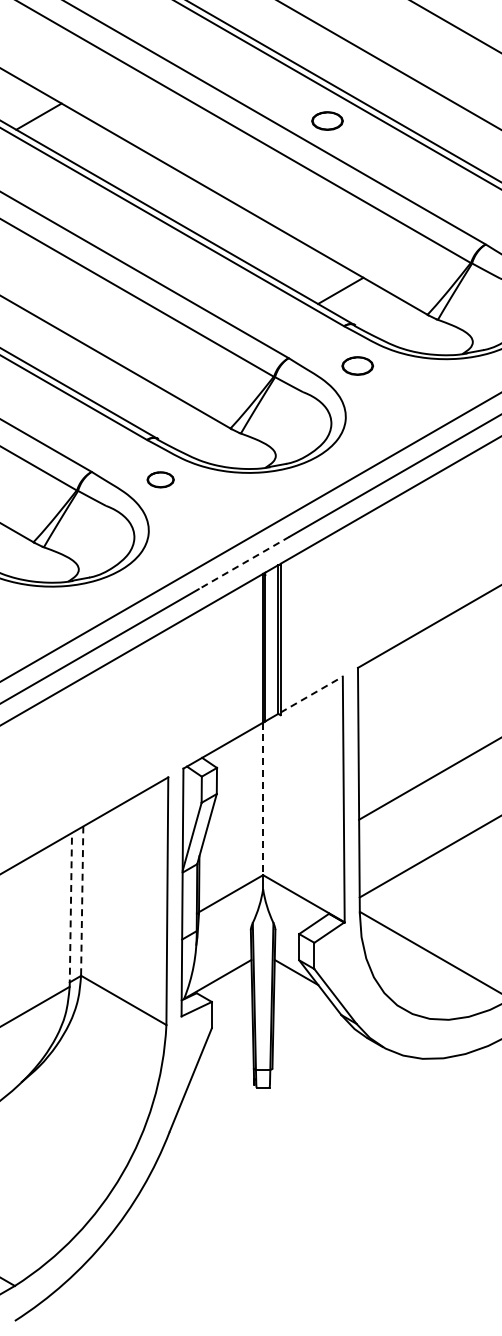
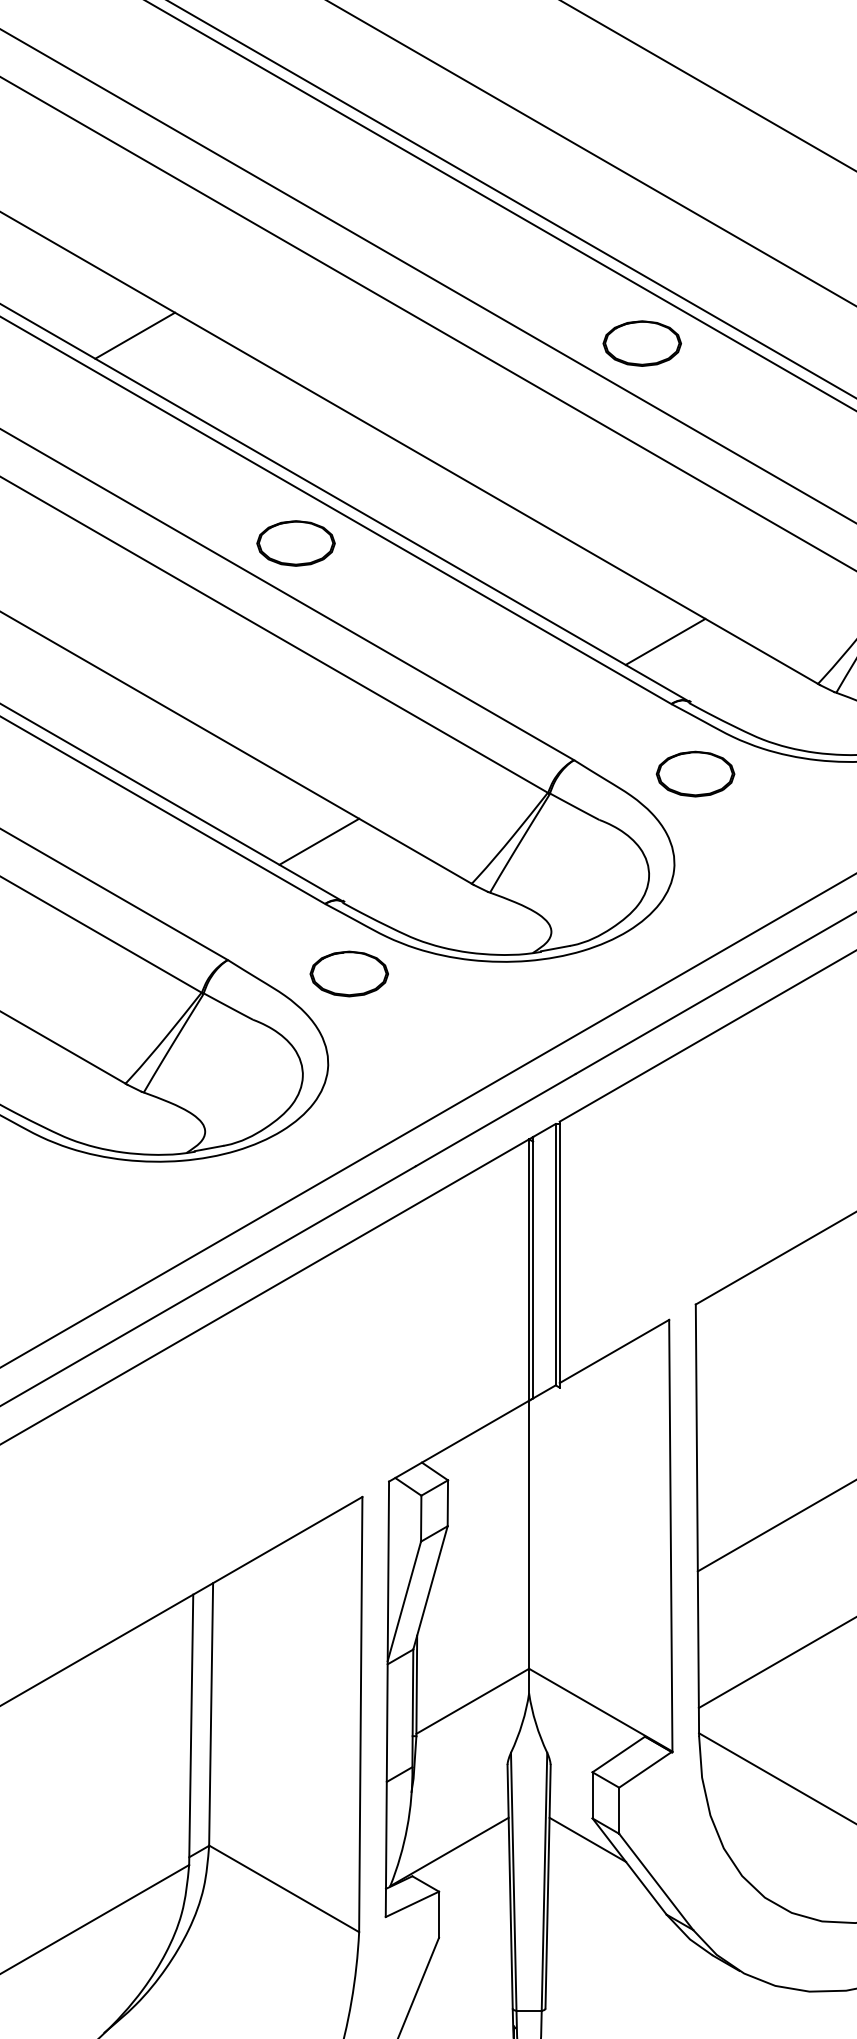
part: (327, 120) -> (642, 342), size x1.43
part: (130, 234) -> (296, 542), added
part: (357, 365) -> (694, 773), size x1.43
line: (143, 404) -> (318, 841), added
part: (160, 479) -> (348, 973), size x1.67
line: (243, 563) -> (494, 1121), dashed -> solid
line: (311, 694) -> (614, 1351), dashed -> solid
line: (263, 799) -> (529, 1535), dashed -> solid
line: (82, 901) -> (211, 1715), dashed -> solid
line: (70, 909) -> (190, 1729), dashed -> solid

